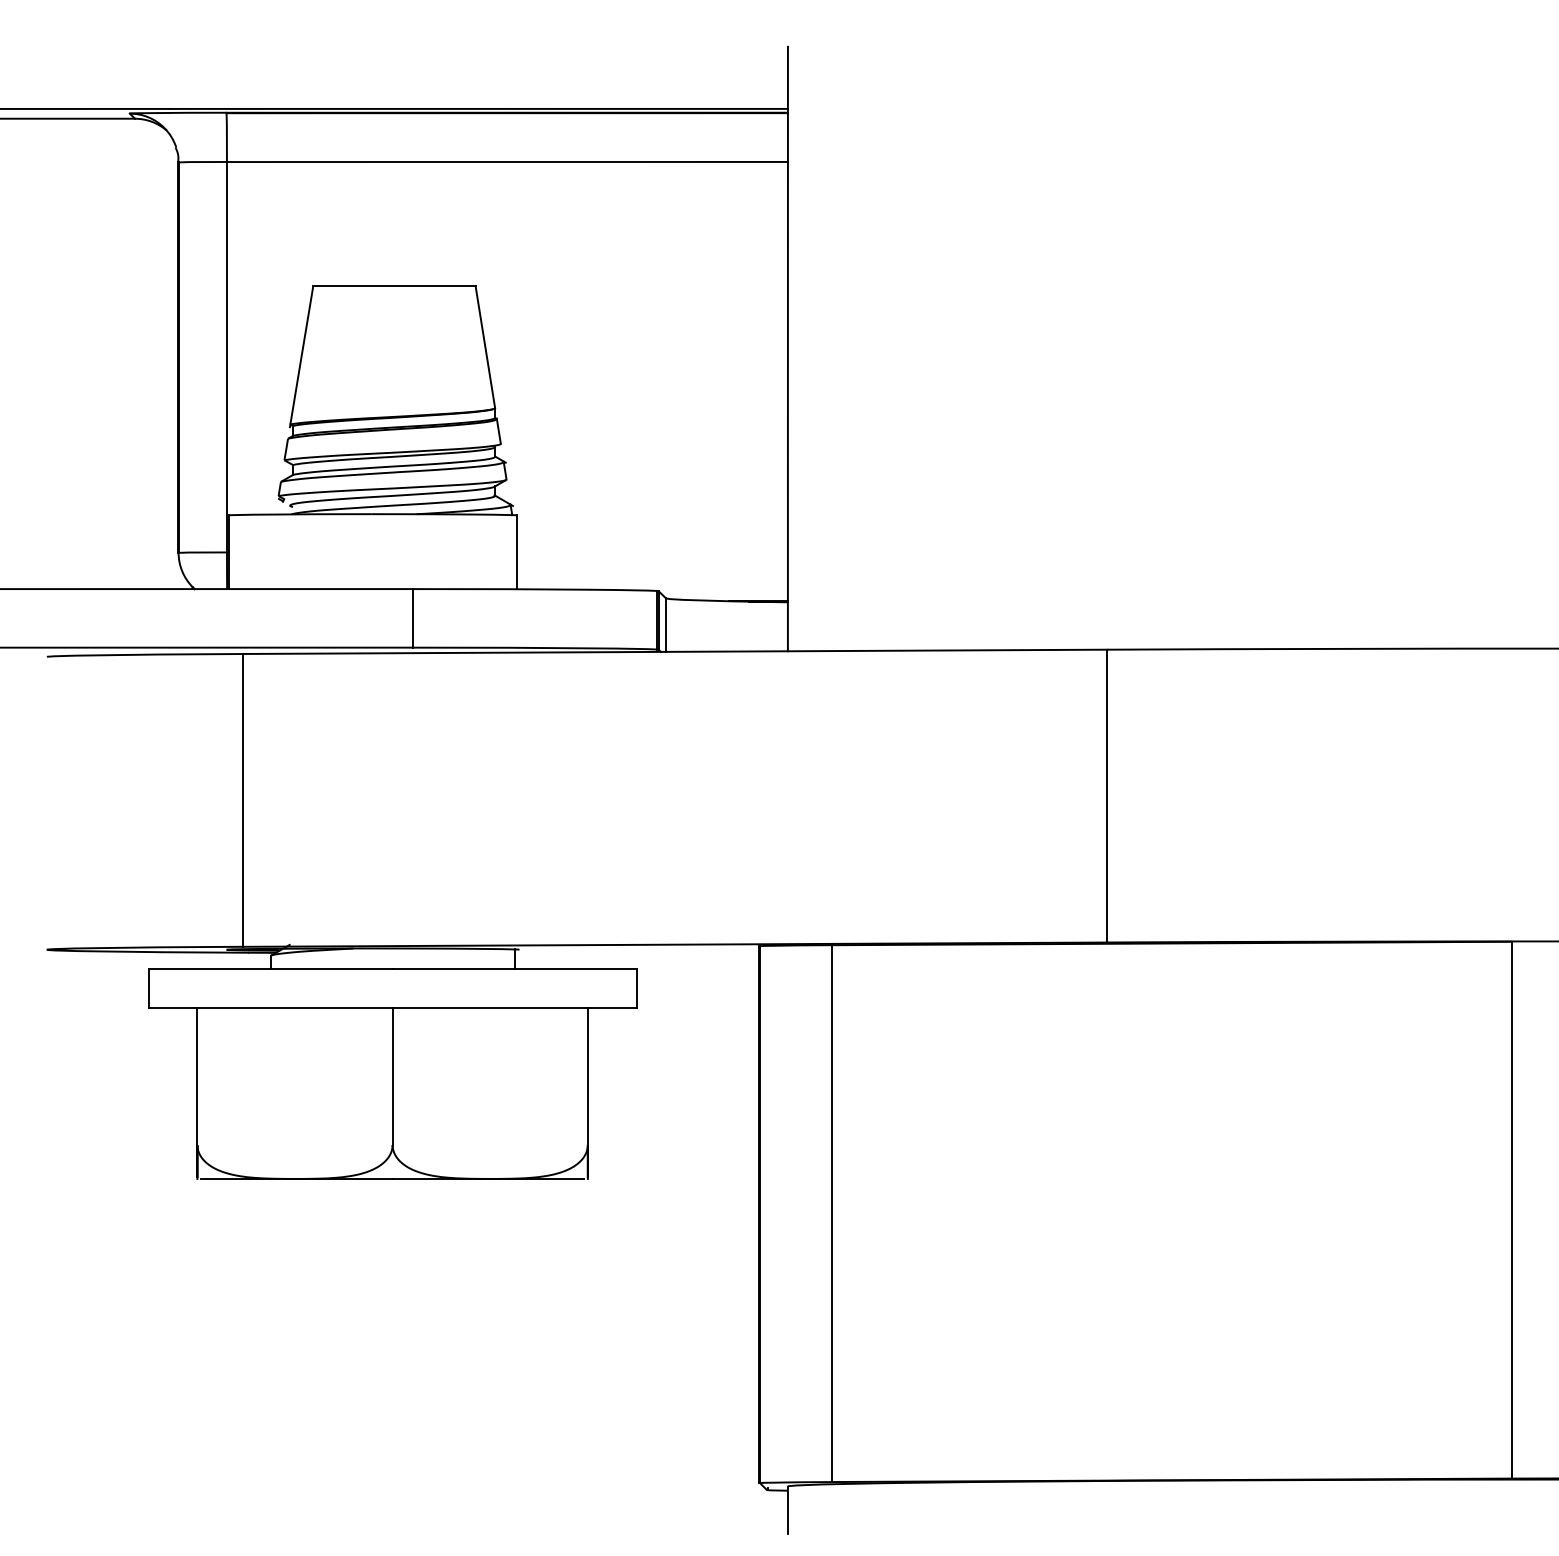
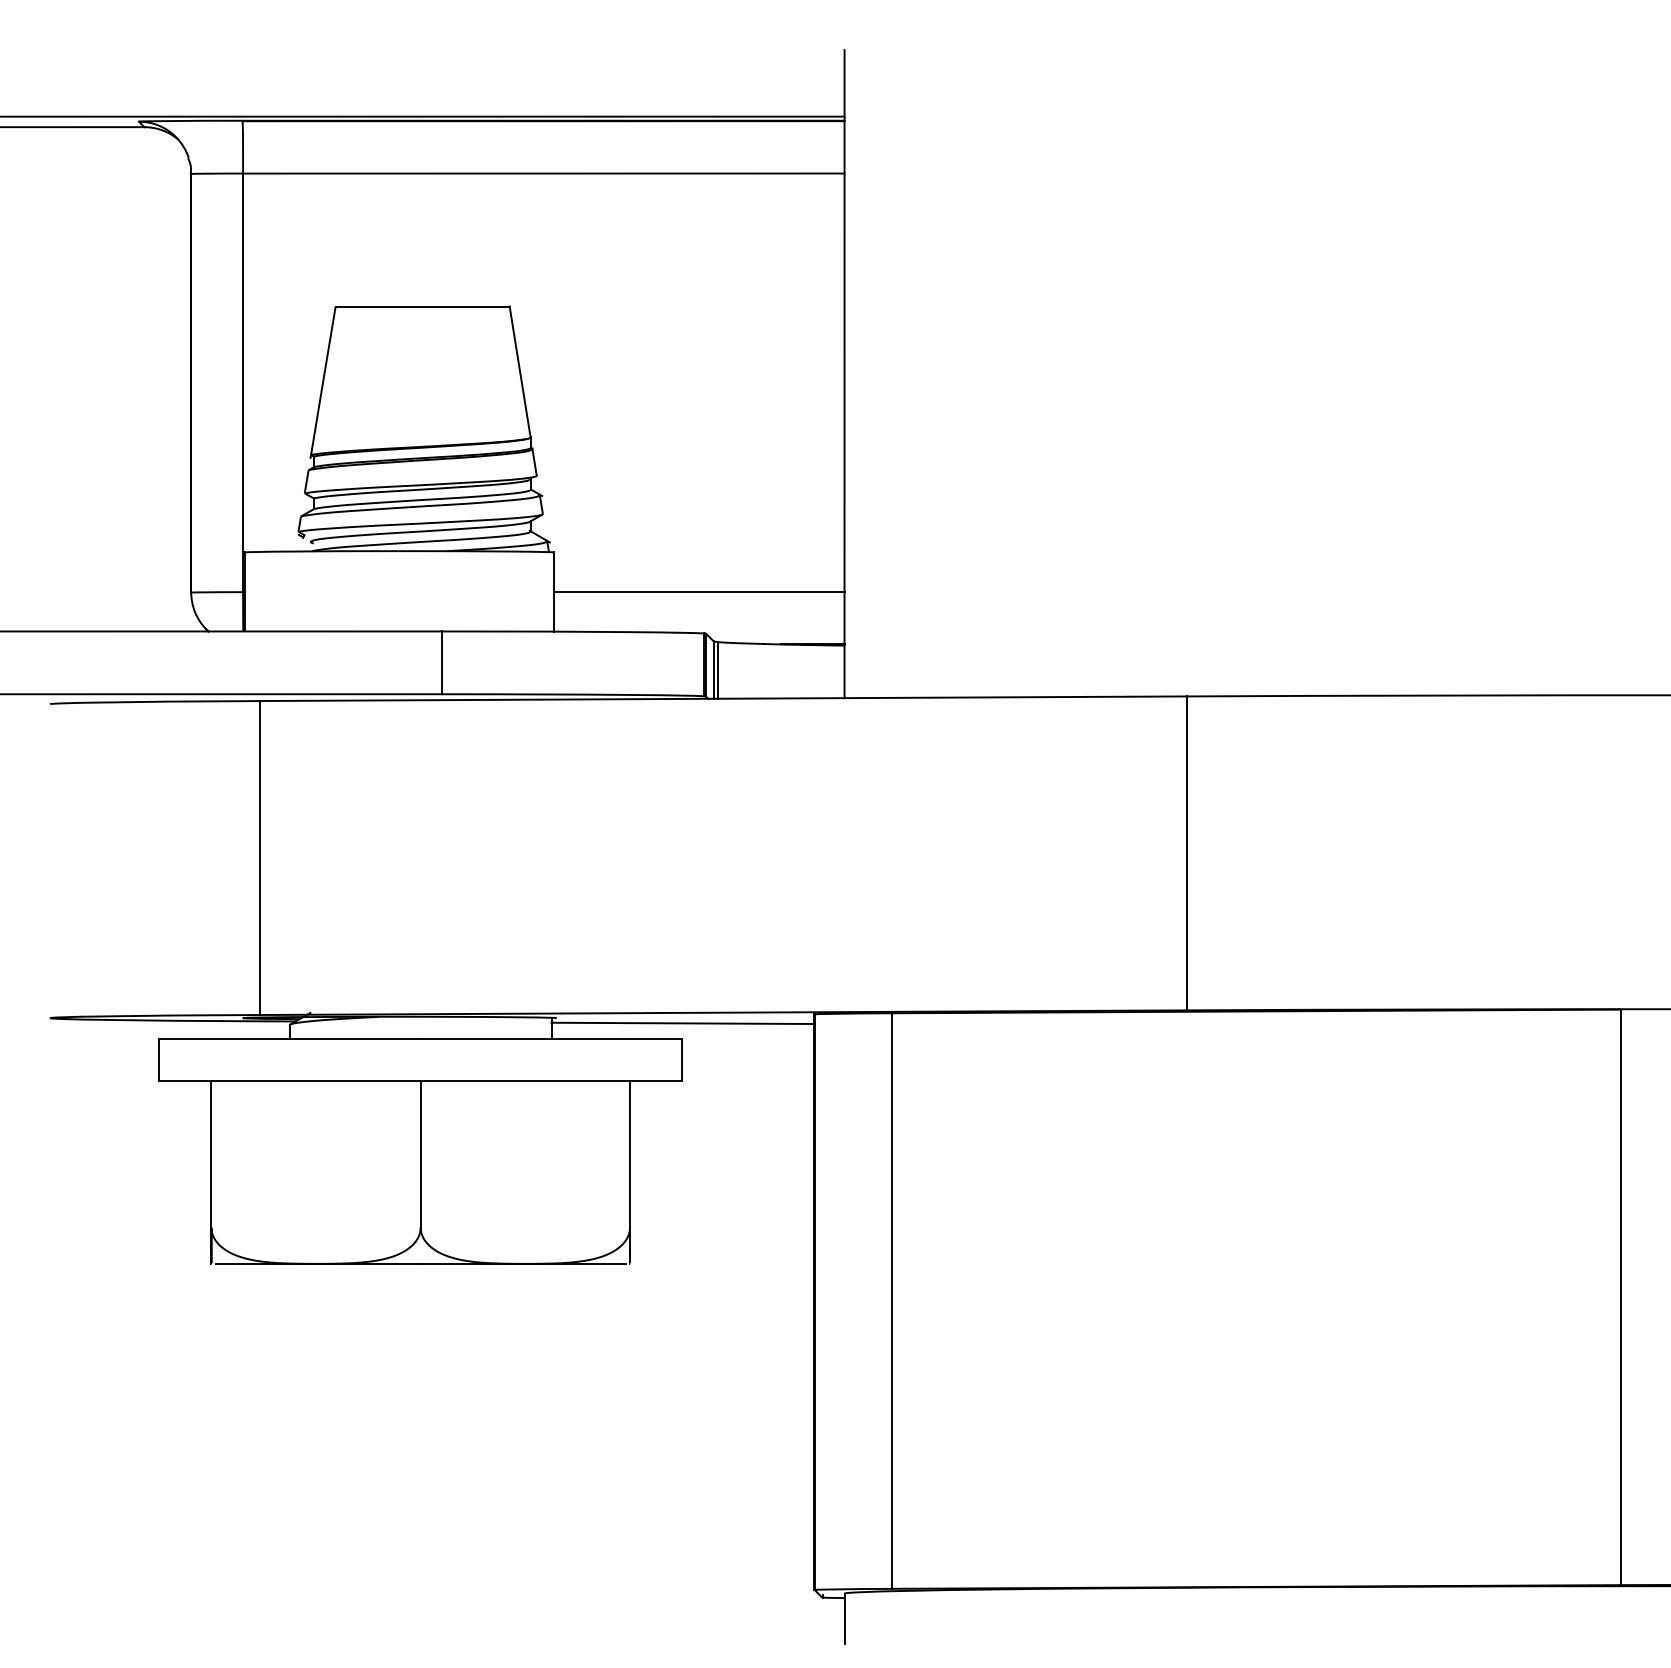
line: (652, 552) -> (699, 592), added
line: (670, 625) -> (718, 670), added
line: (636, 954) -> (682, 1023), added

